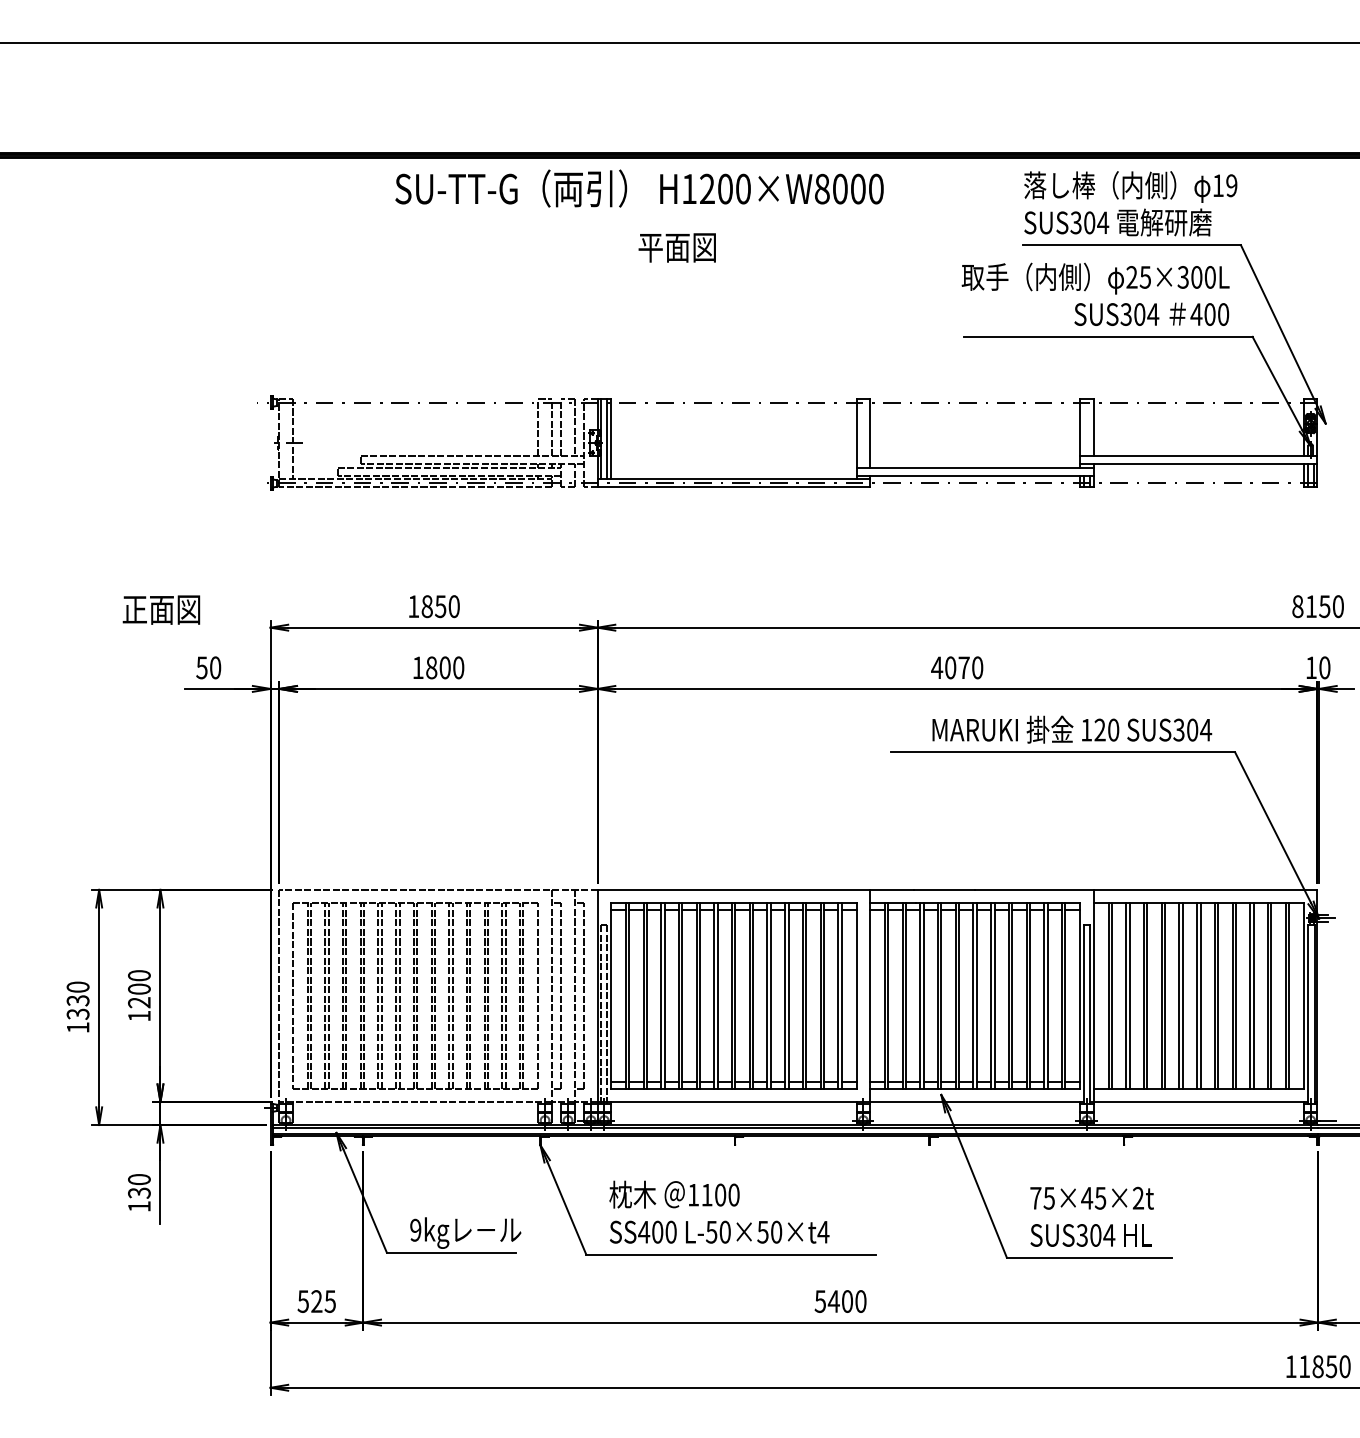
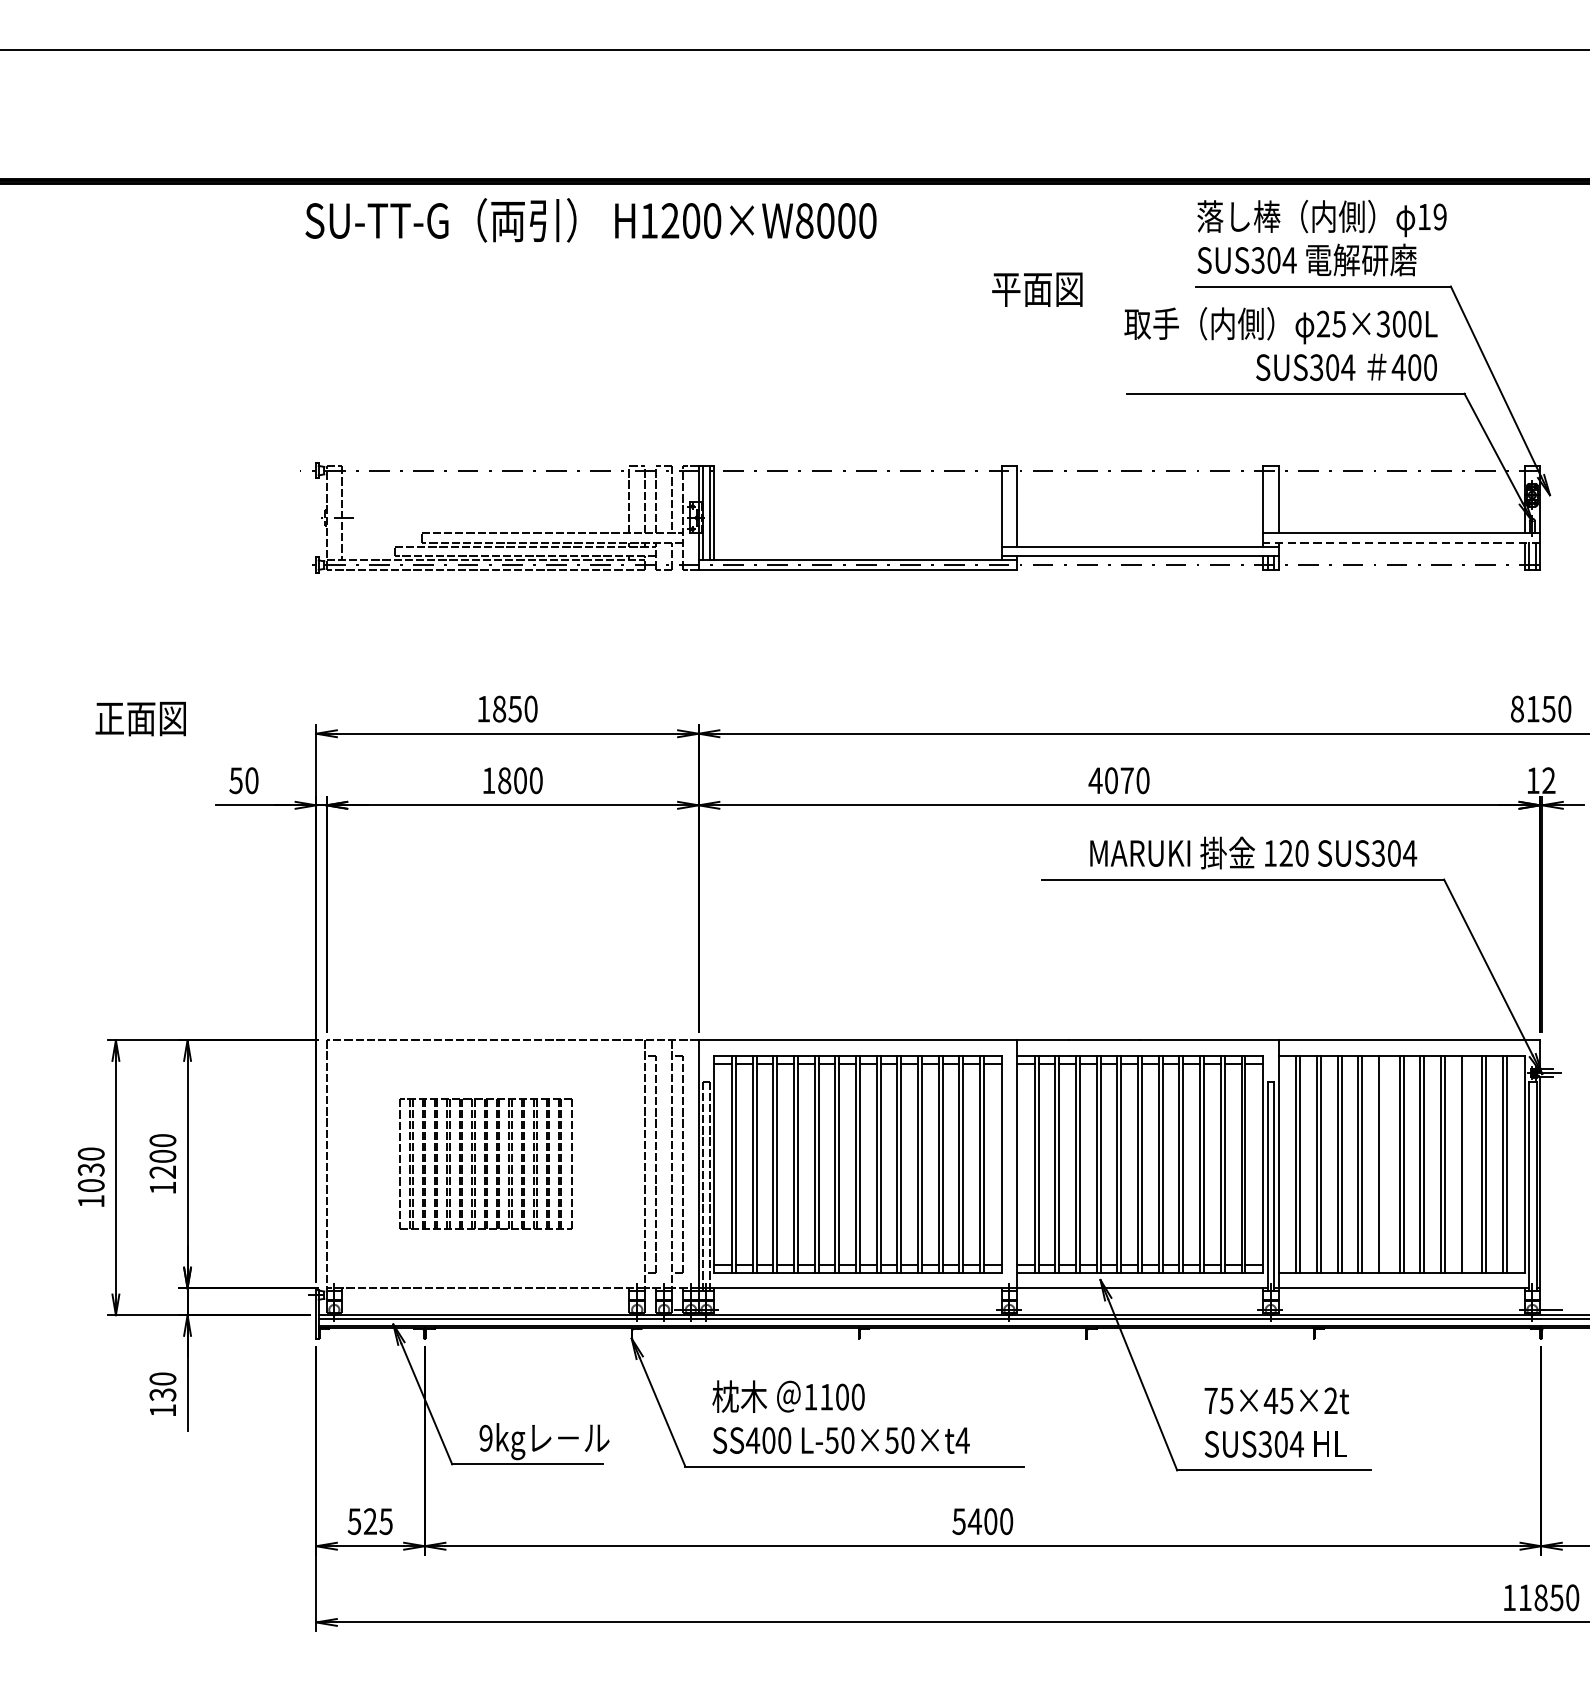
text: (639, 188) -> (590, 220), moved
text: (676, 247) -> (1036, 289), moved
line: (1198, 464) -> (1401, 542), solid -> dashed
text: (161, 609) -> (140, 718), moved
text: (1324, 667) -> (1548, 780), 10 -> 12
part: (415, 995) -> (485, 1163), size x0.6
line: (1182, 995) -> (1382, 1163), removed
line: (1253, 995) -> (1465, 1163), removed
text: (77, 1013) -> (90, 1184), 1330 -> 1030

